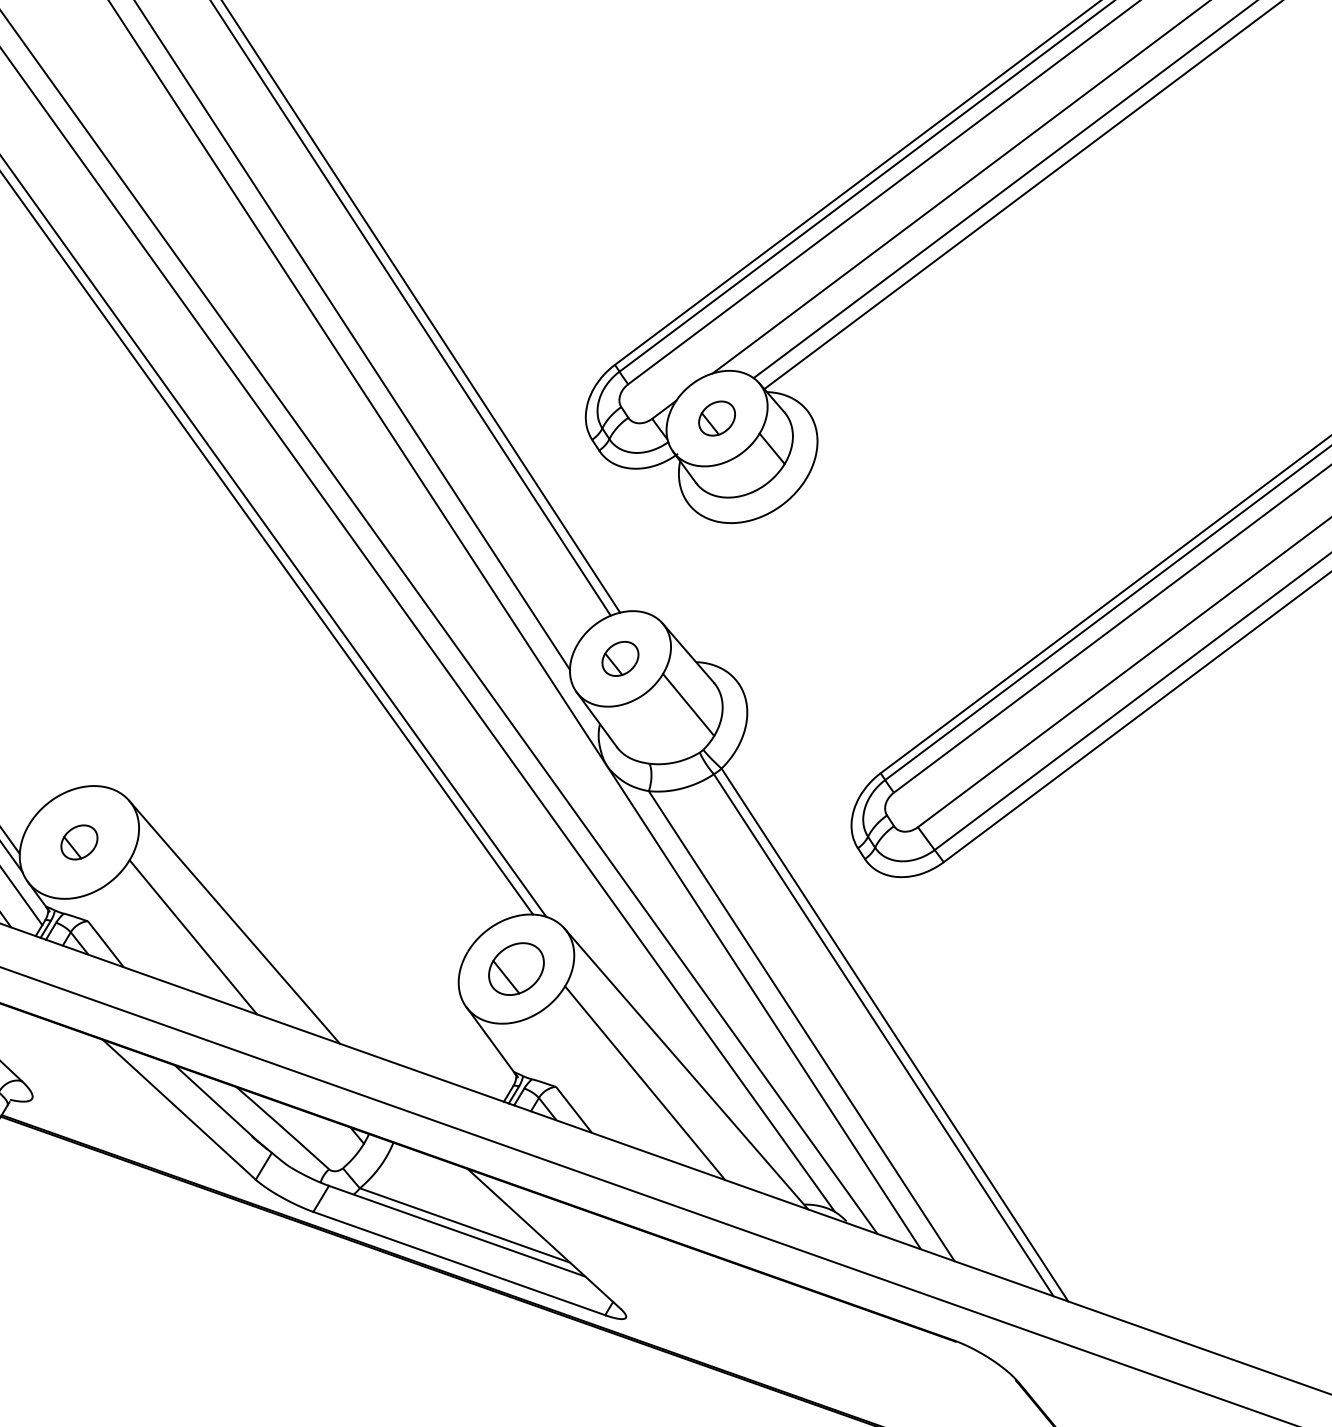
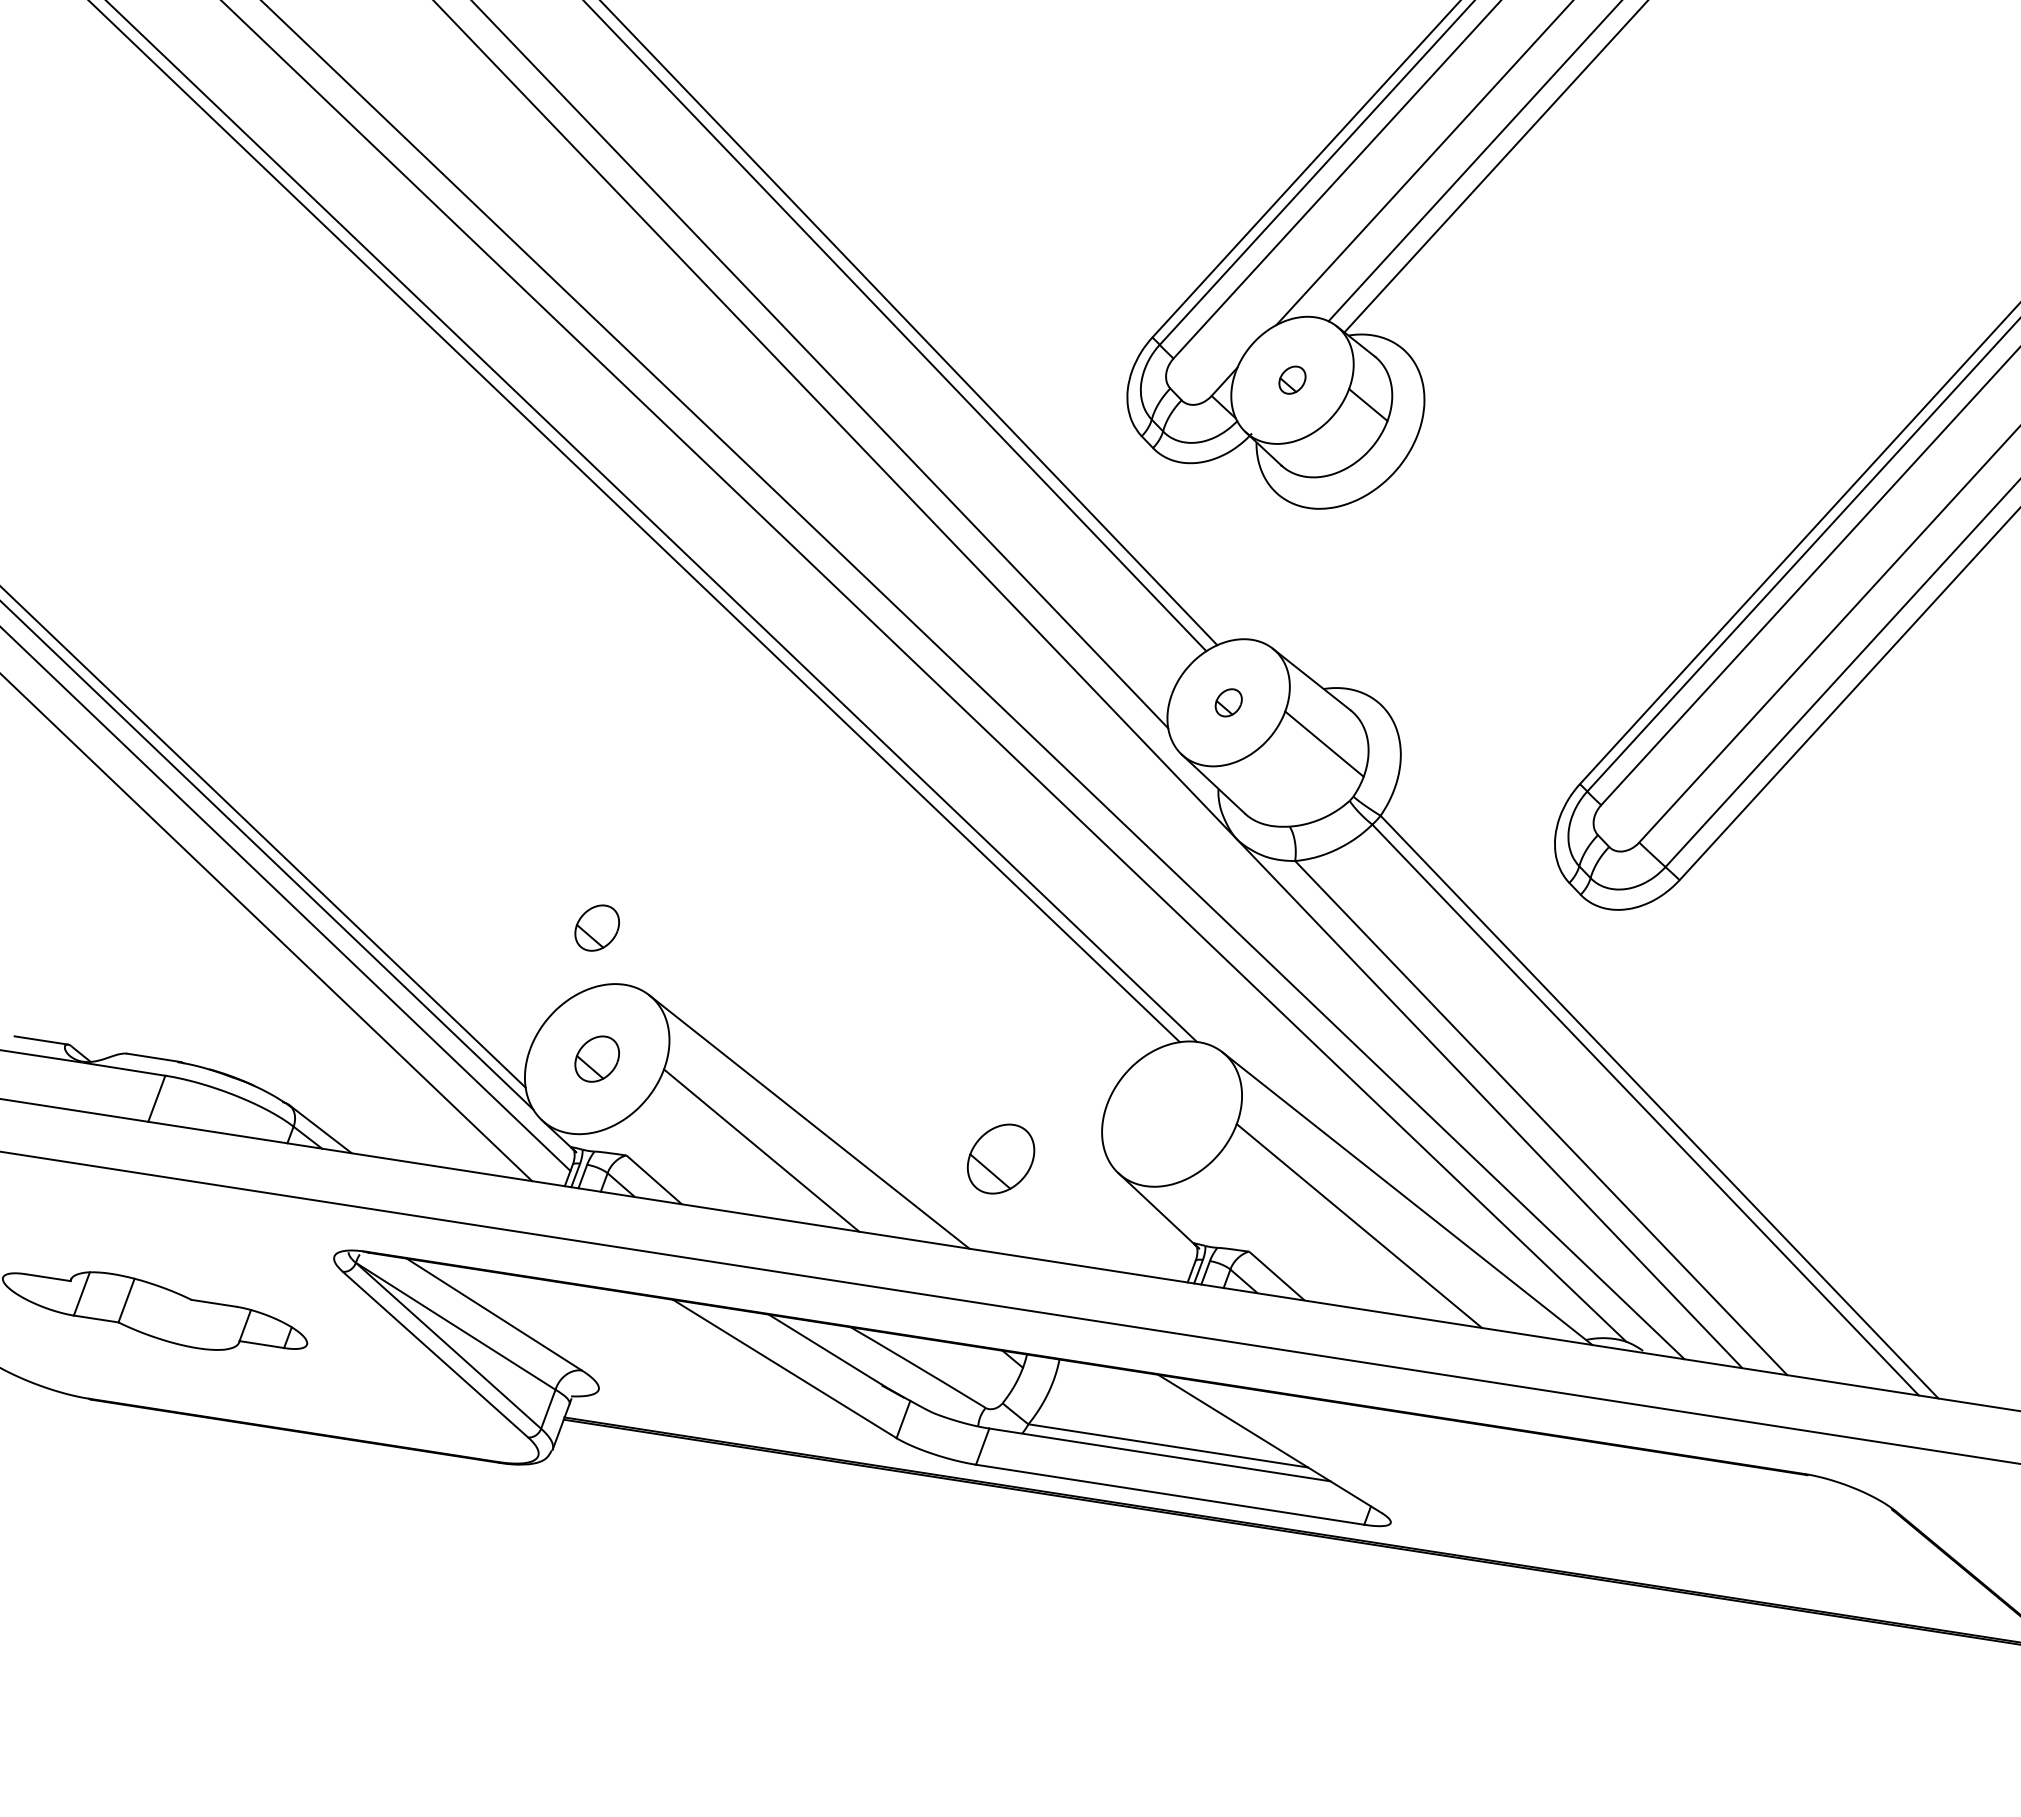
part: (717, 417) -> (1292, 379), size x0.6
part: (620, 658) -> (1228, 702), size x0.6
part: (98, 740) -> (596, 927), added
part: (516, 968) -> (1001, 1158), moved

